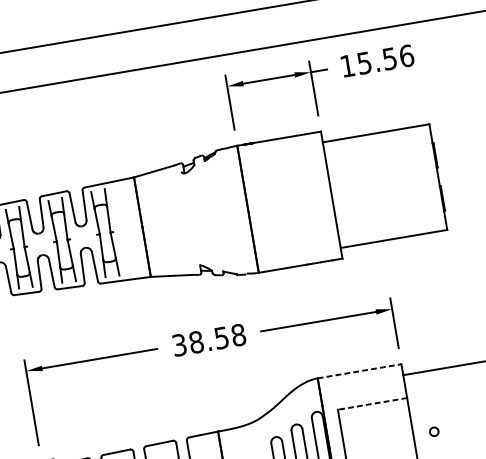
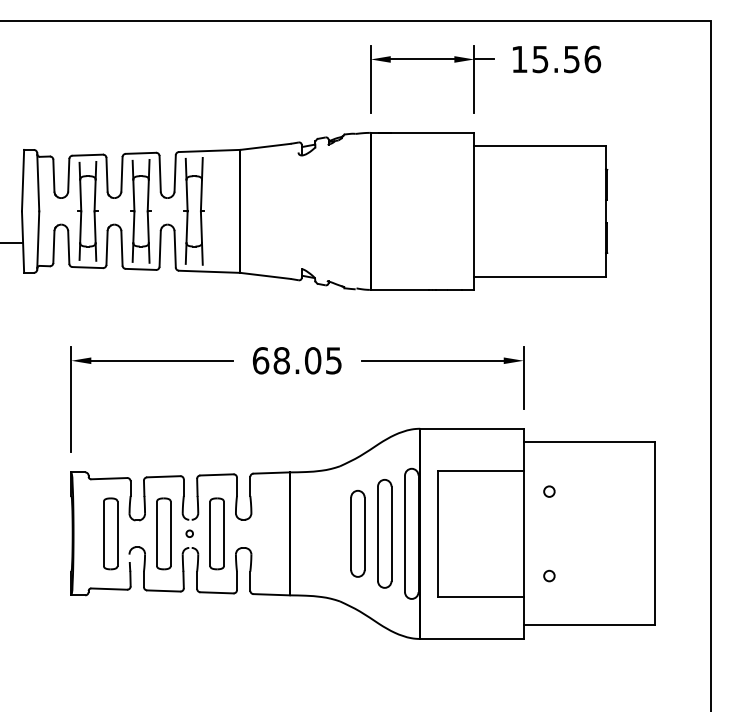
text: (209, 339) -> (297, 360), 38.58 -> 68.05
line: (359, 371) -> (471, 428), dashed -> solid
line: (372, 403) -> (480, 470), dashed -> solid
circle: (434, 431) -> (549, 491), moved

